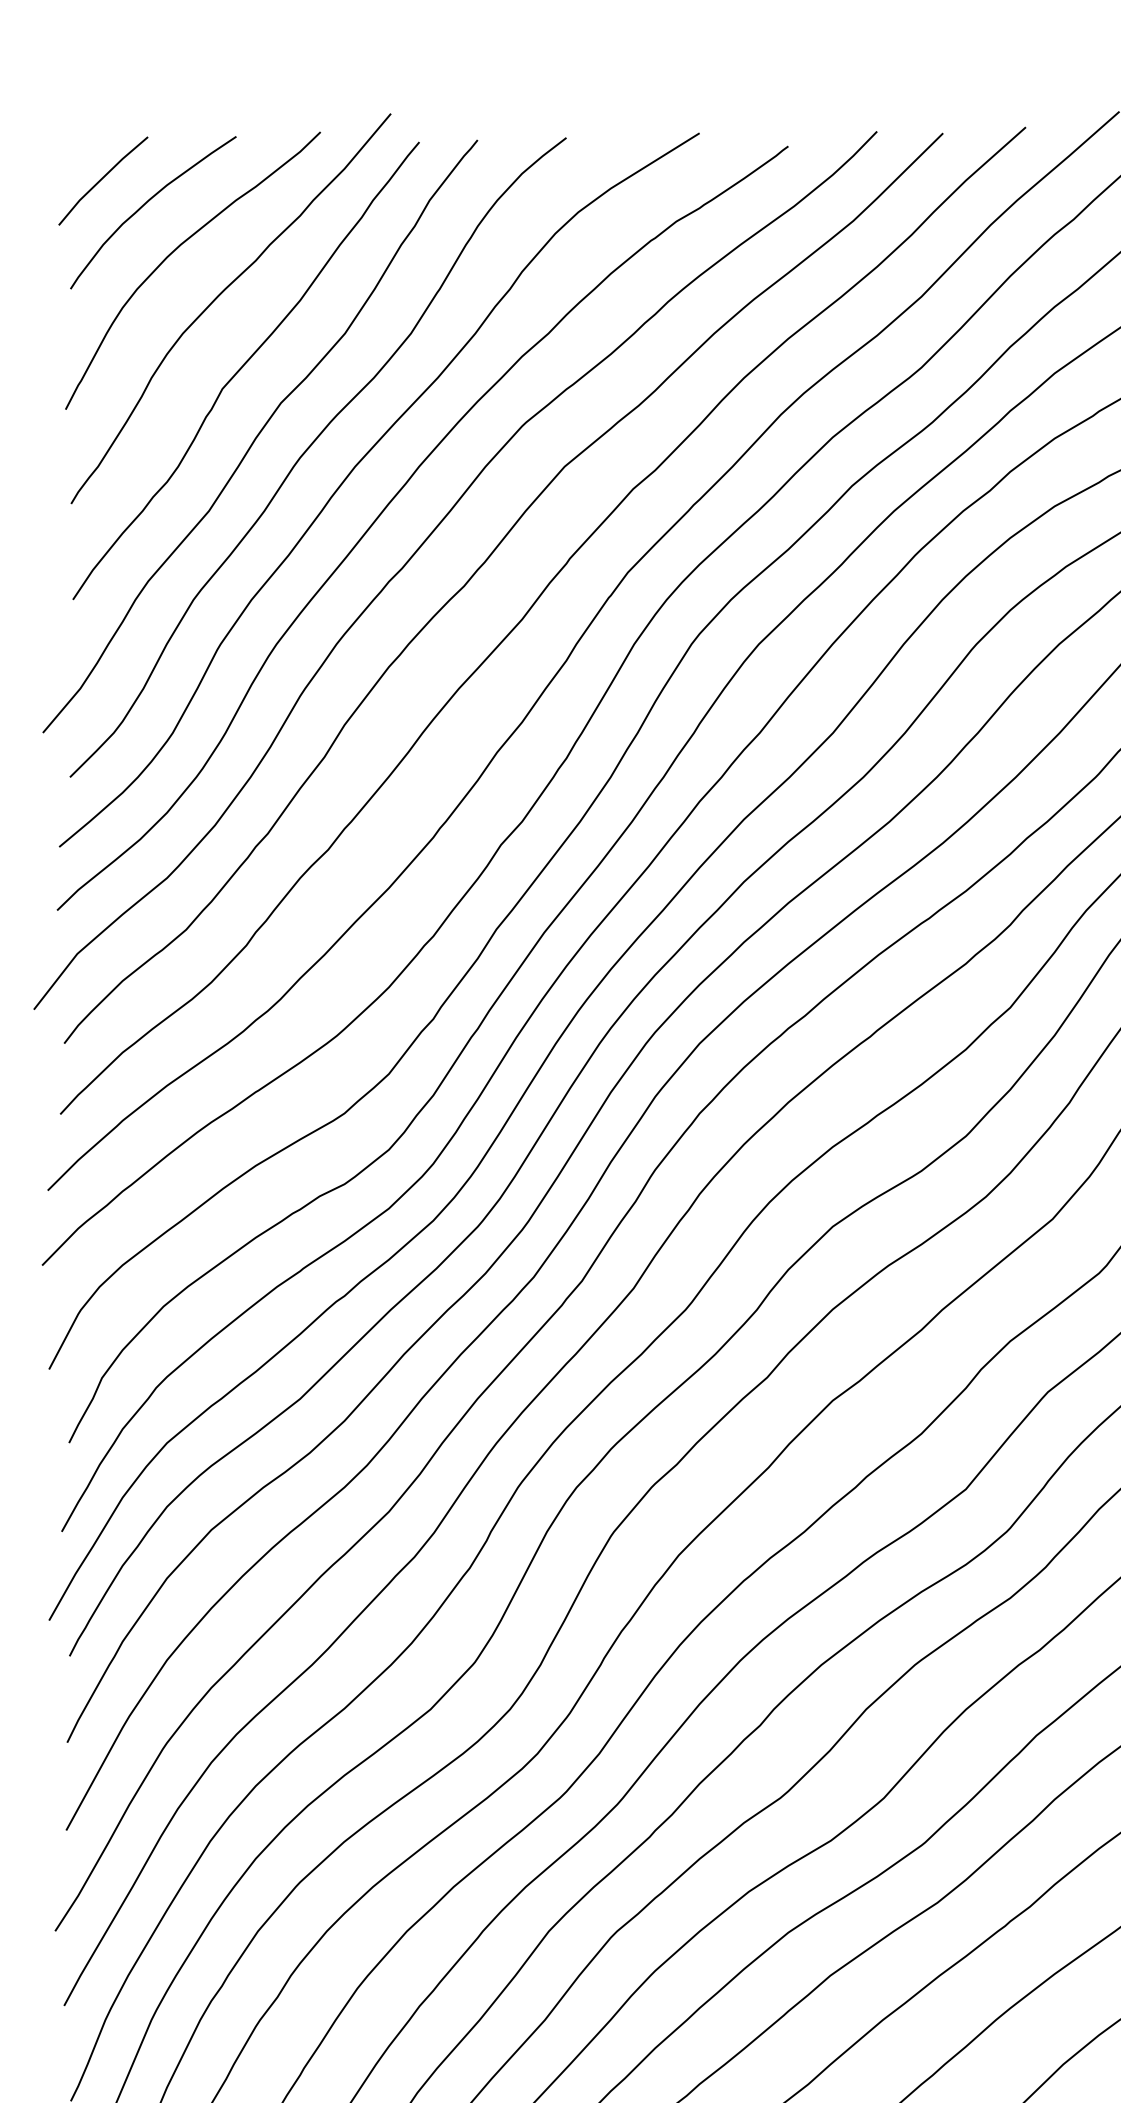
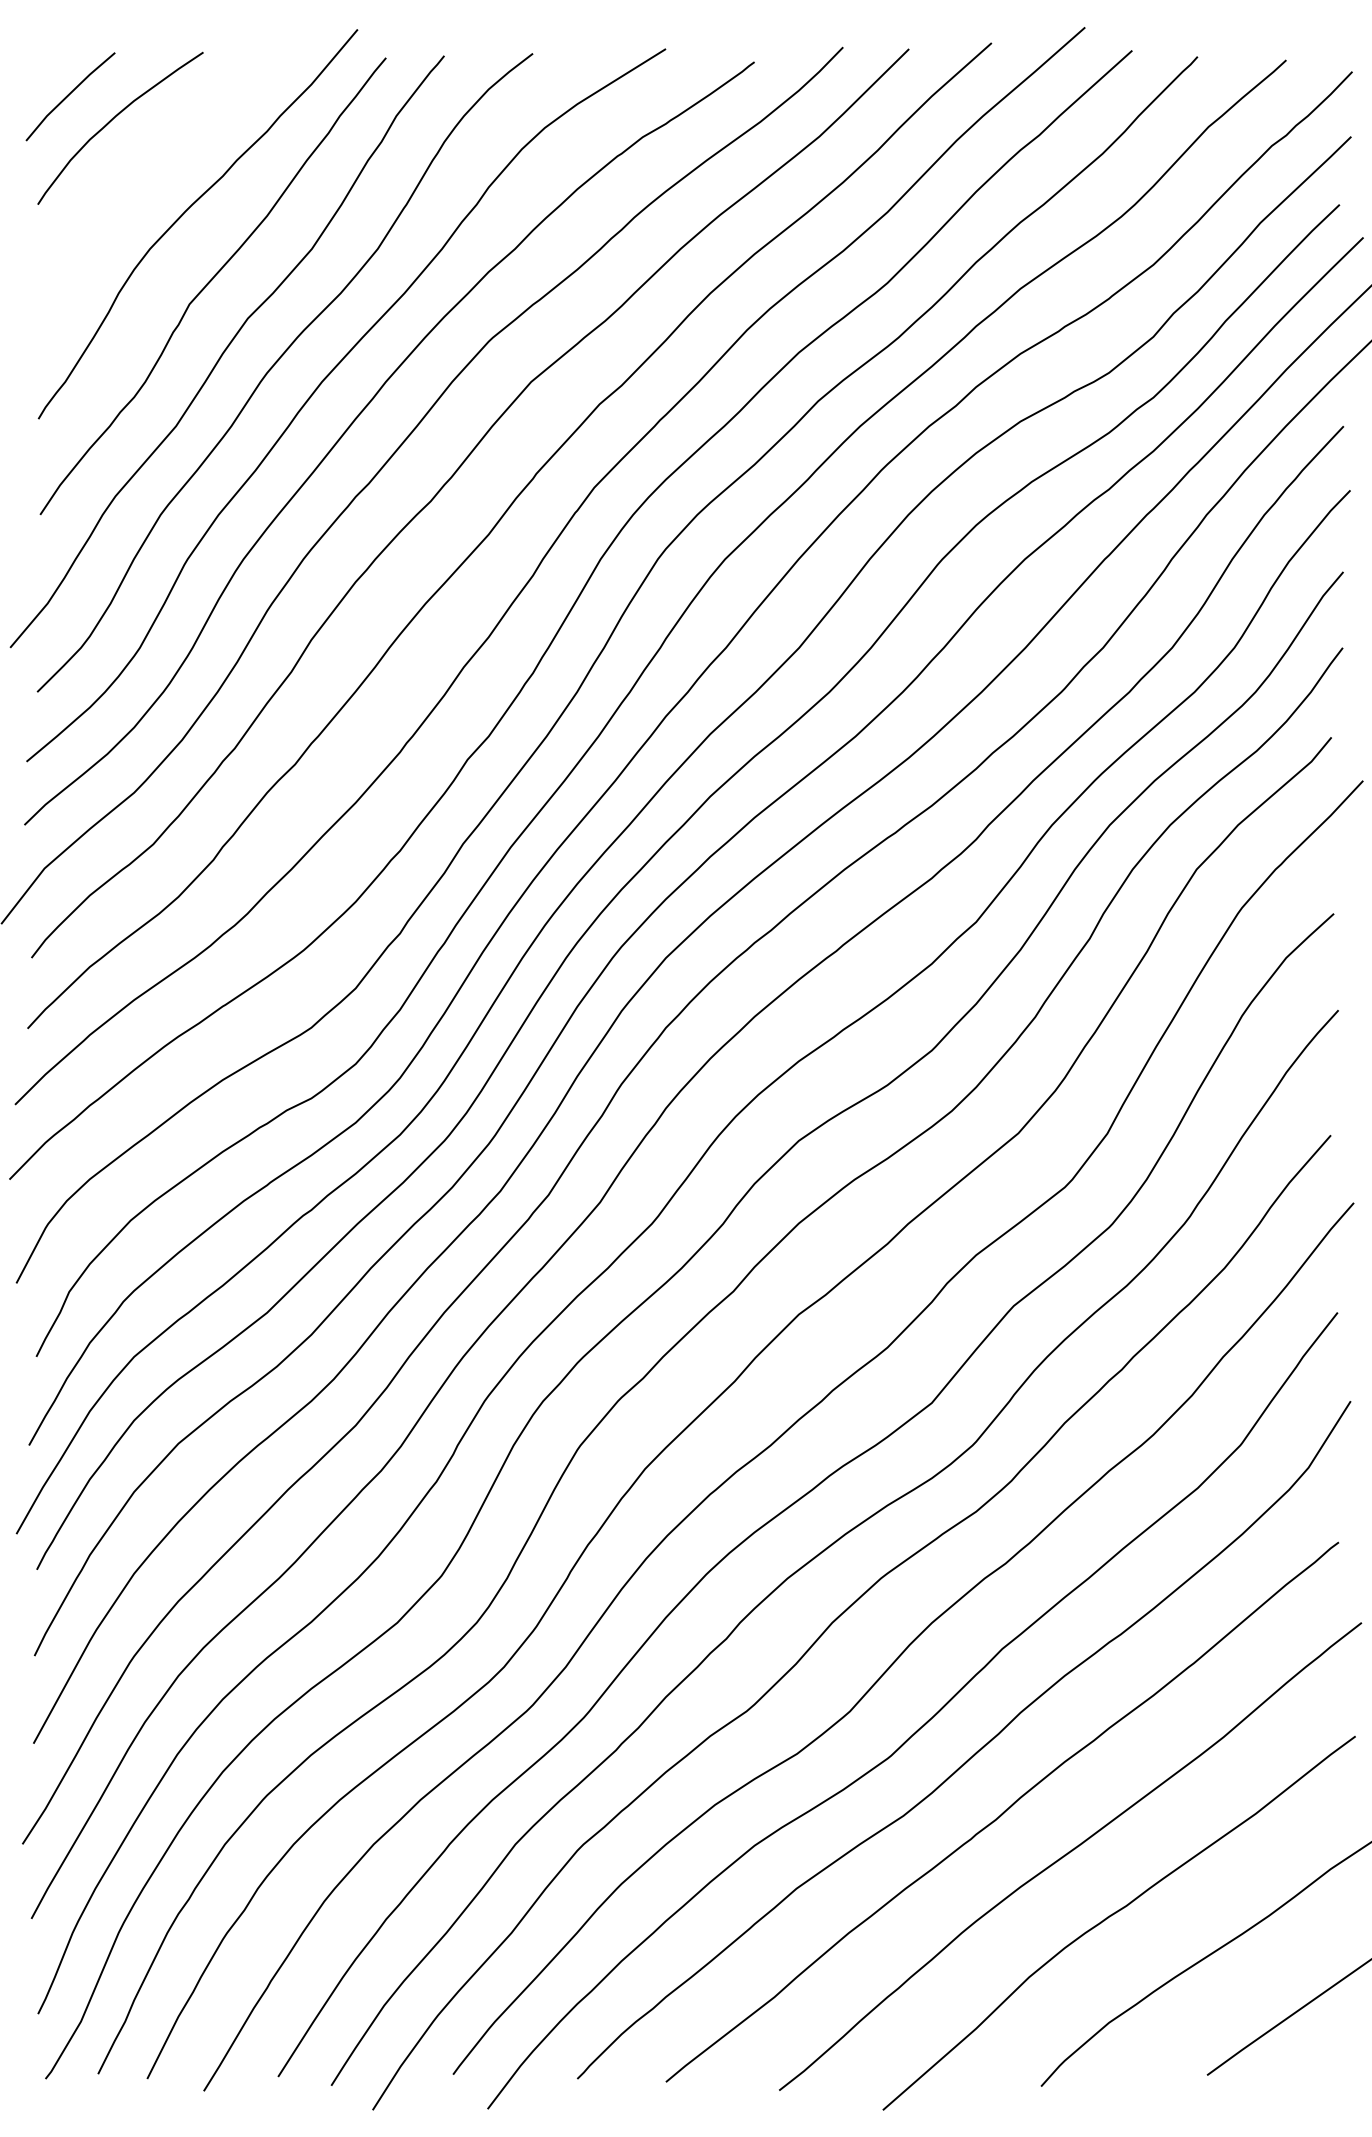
curve: (174, 251) -> (141, 167), removed

